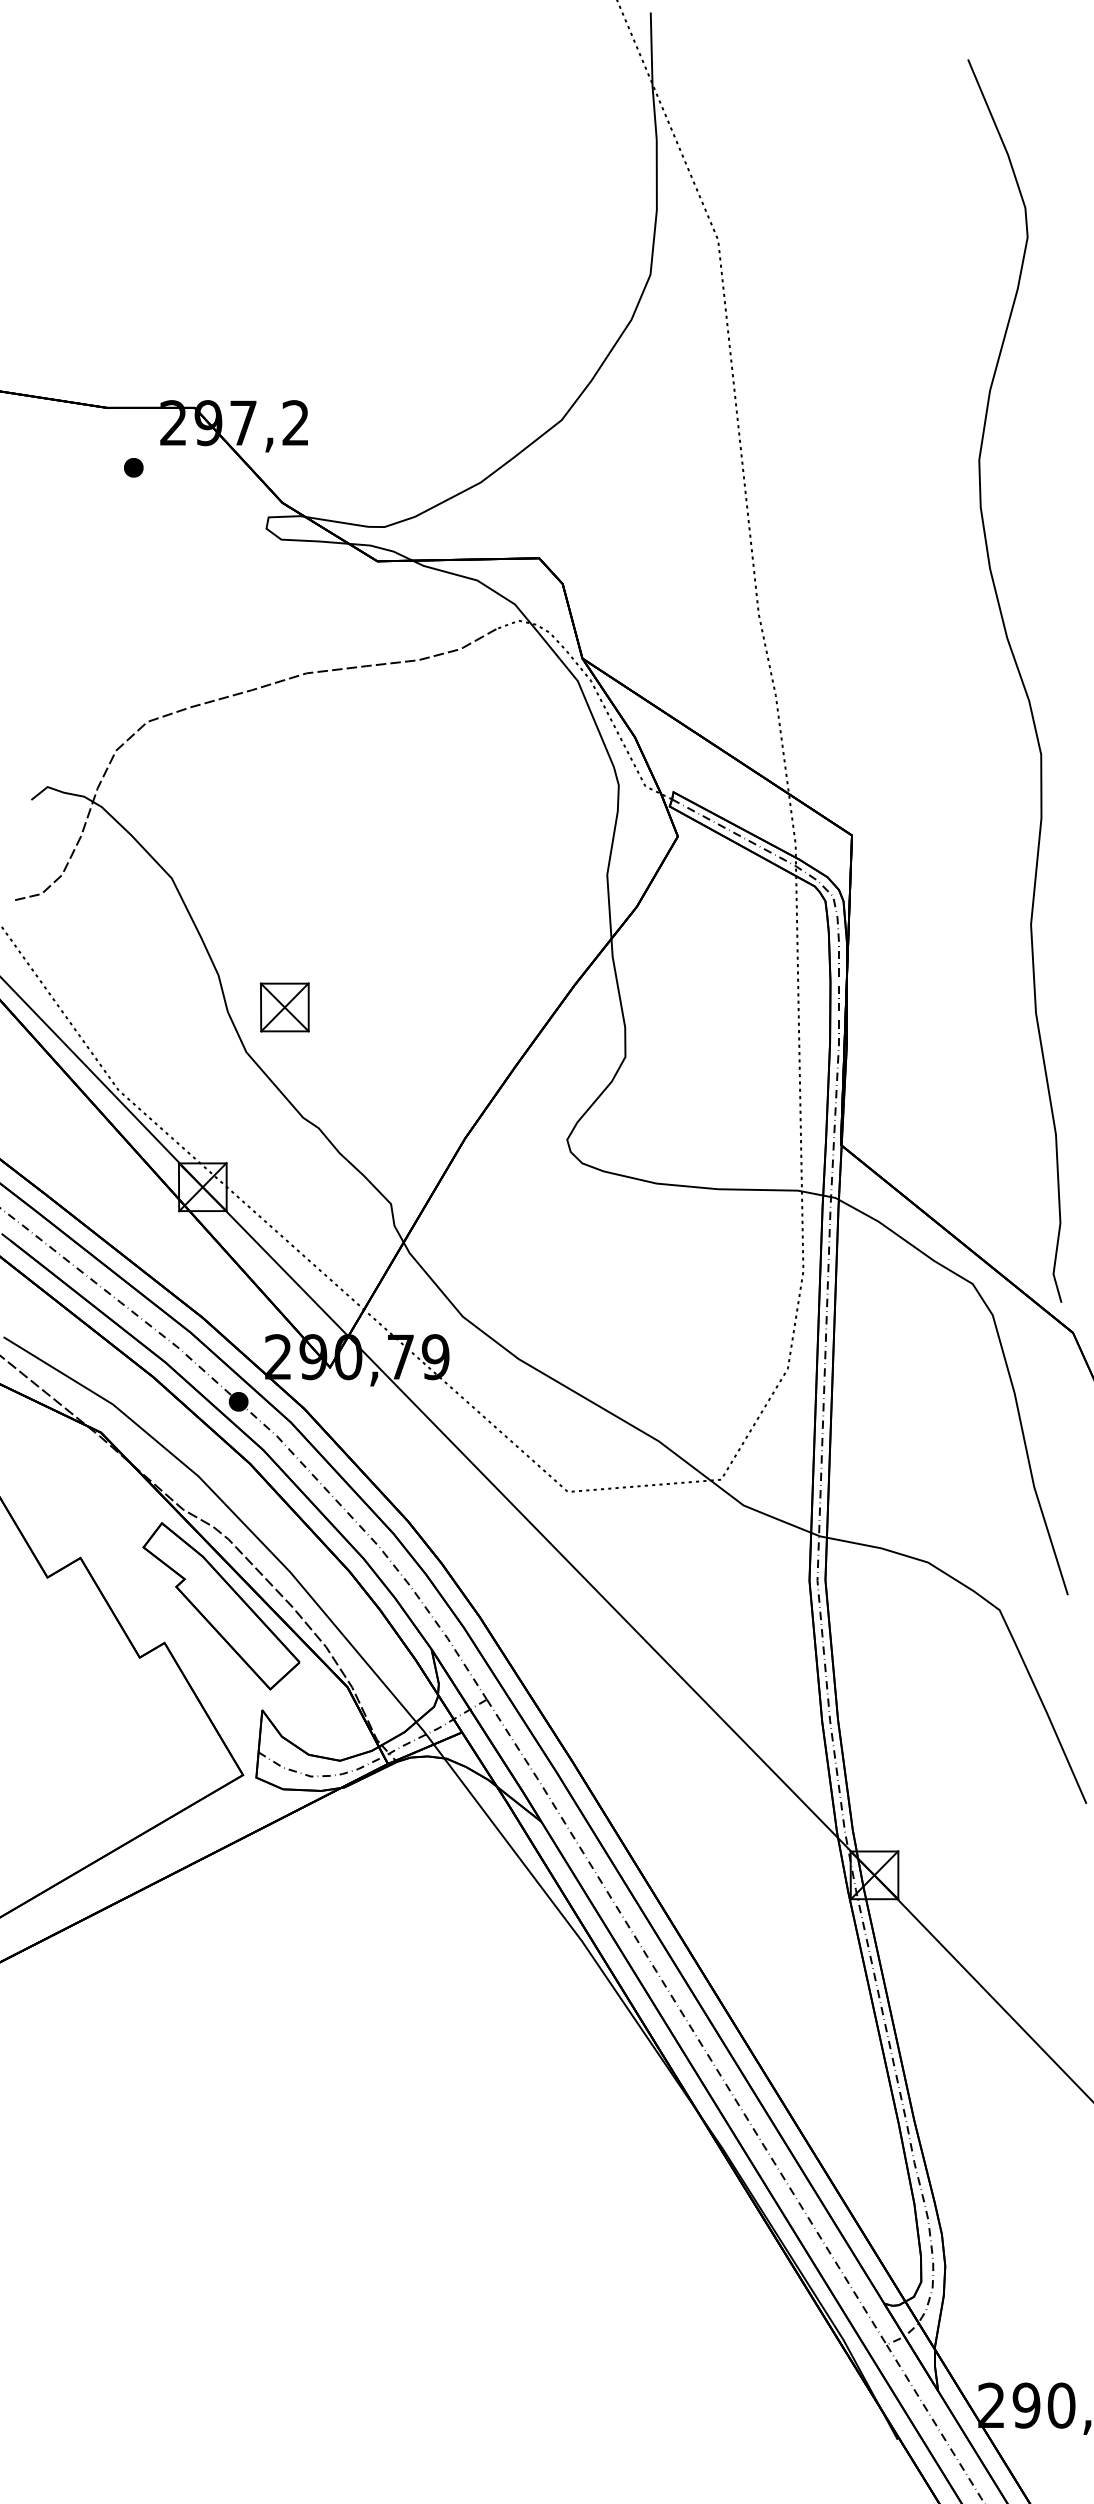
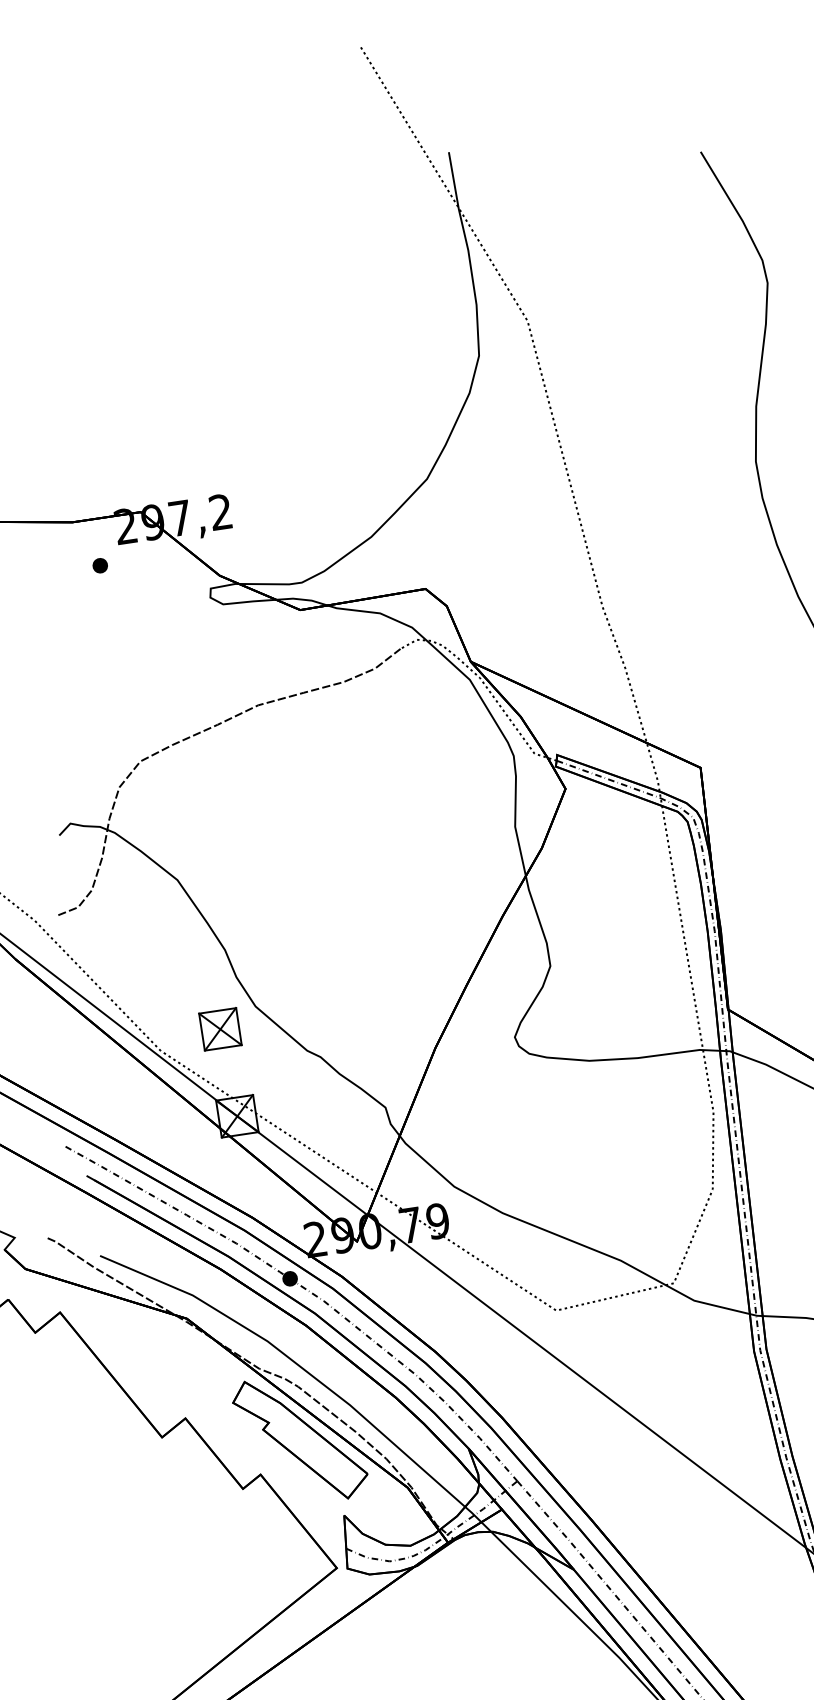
part: (284, 1007) -> (220, 1029), moved

